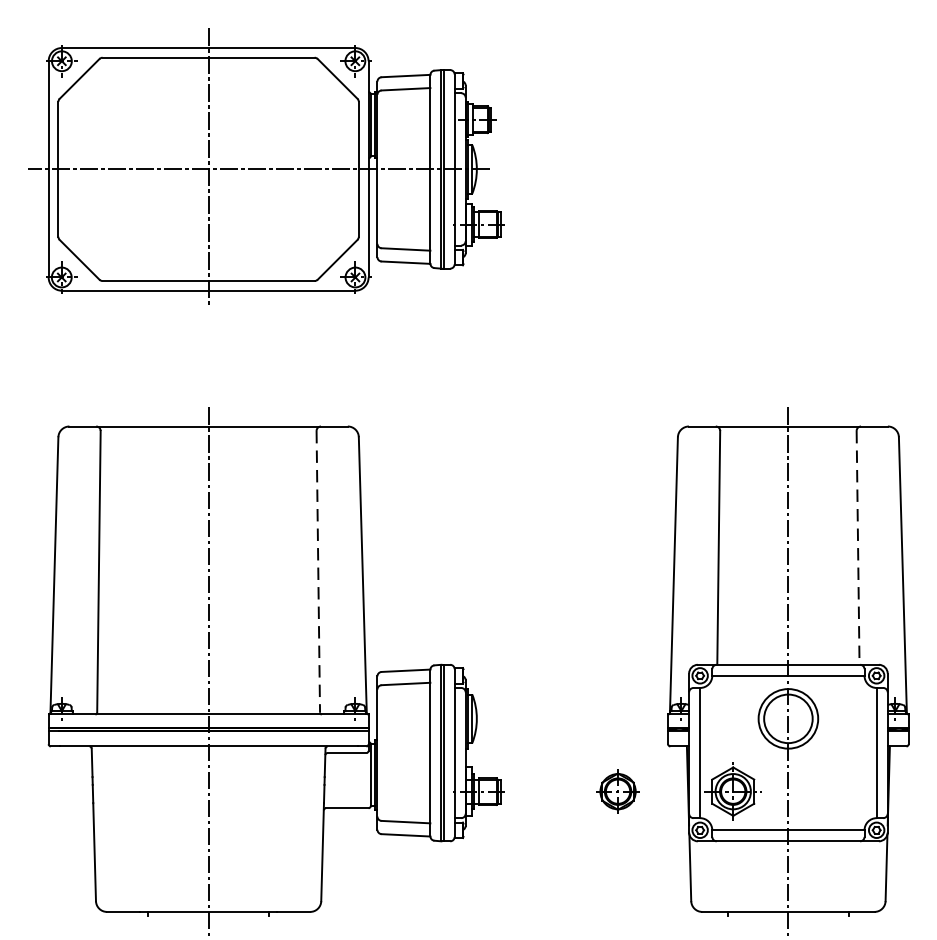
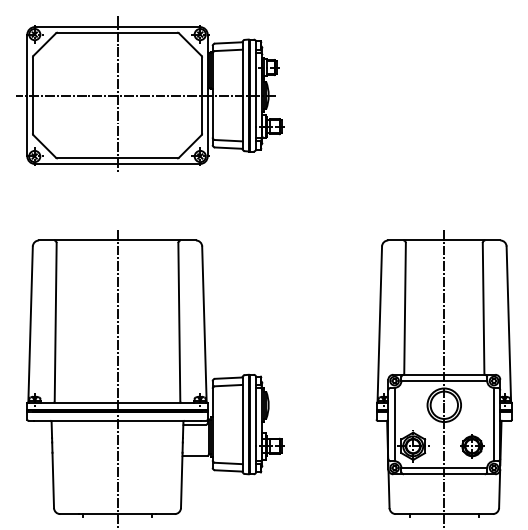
line: (857, 547) -> (483, 308), dashed -> solid
line: (318, 572) -> (179, 322), dashed -> solid
part: (618, 791) -> (472, 446), moved

